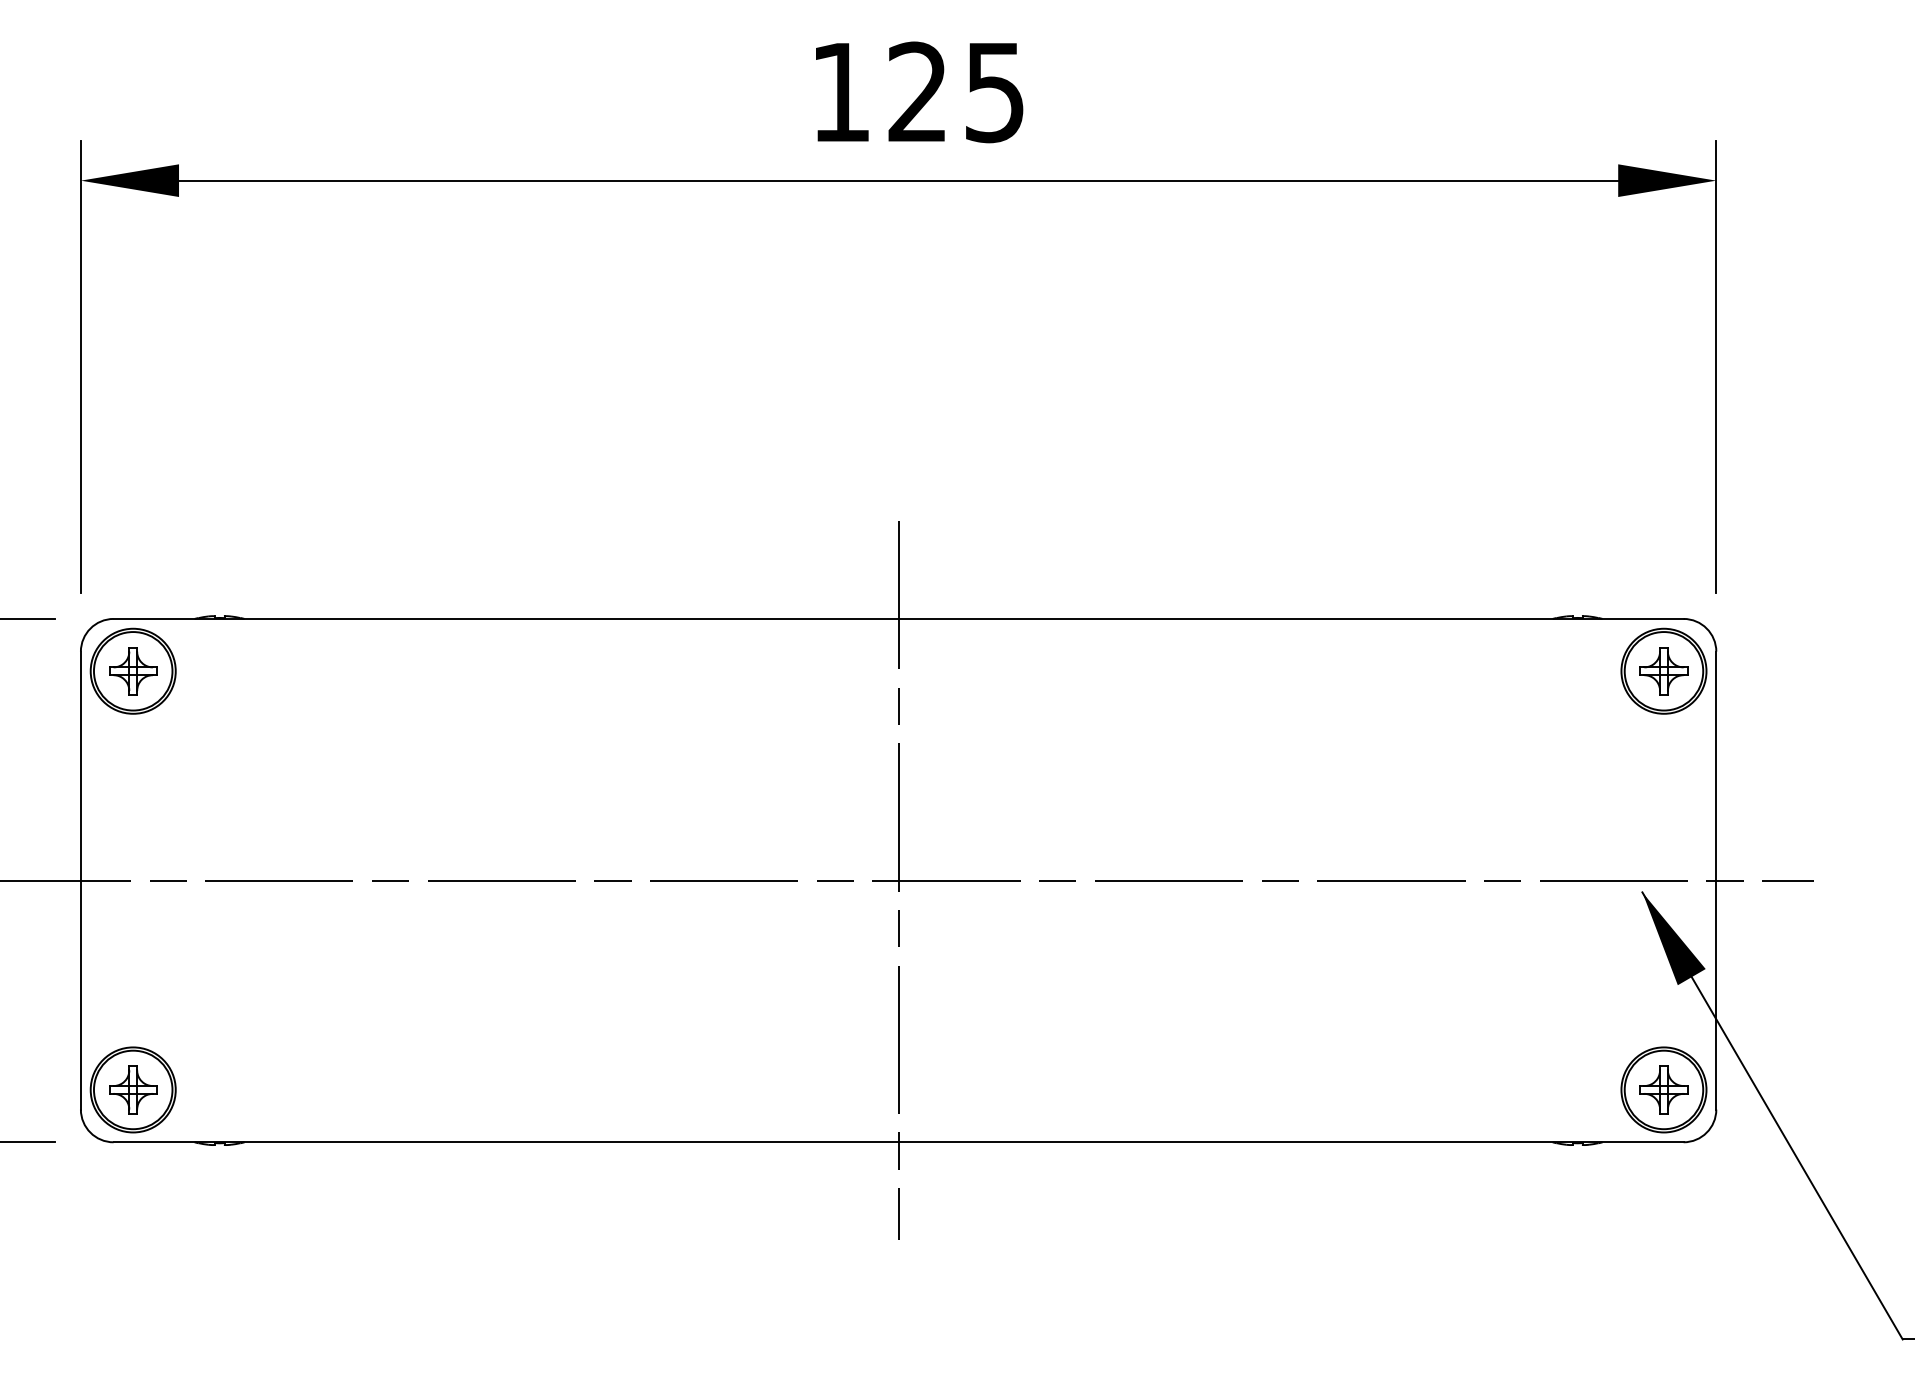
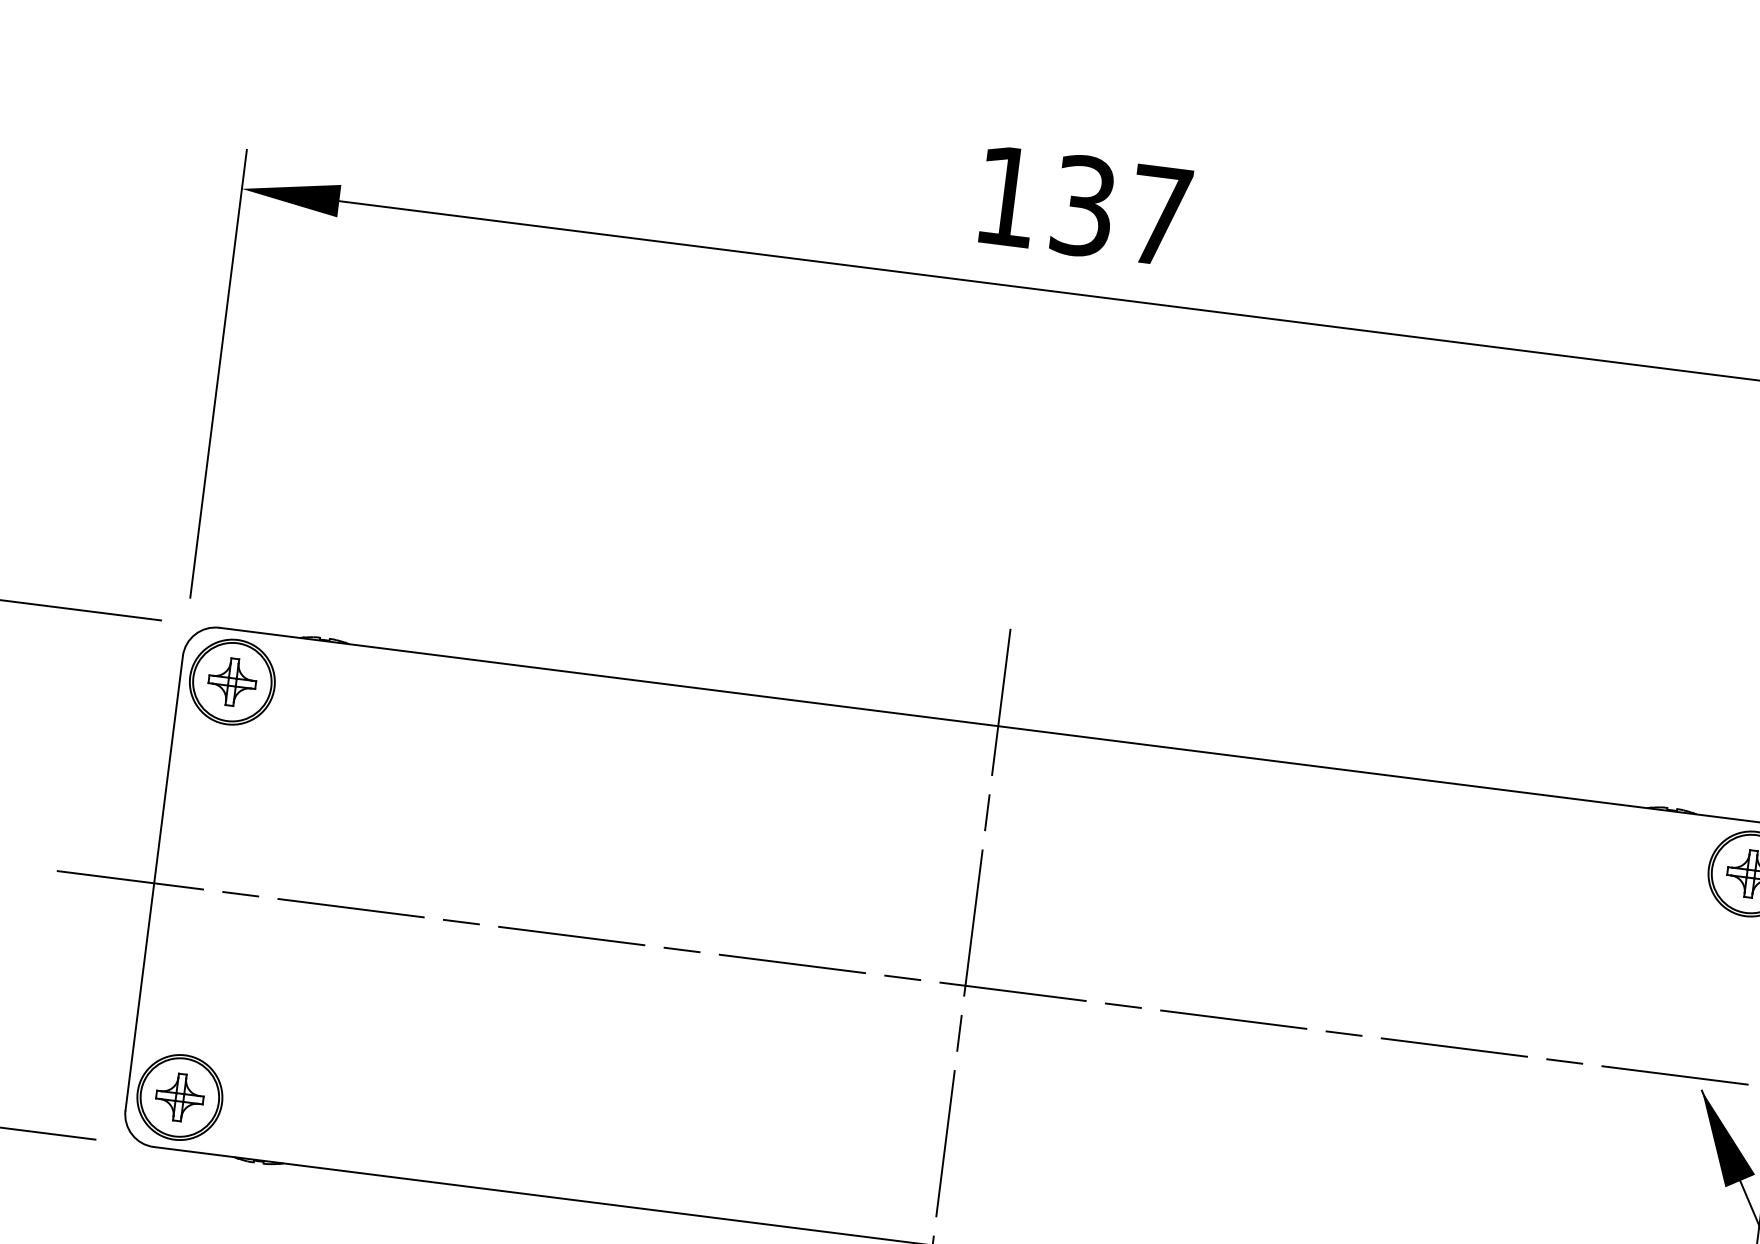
text: (955, 92) -> (1120, 211), 125 -> 137

